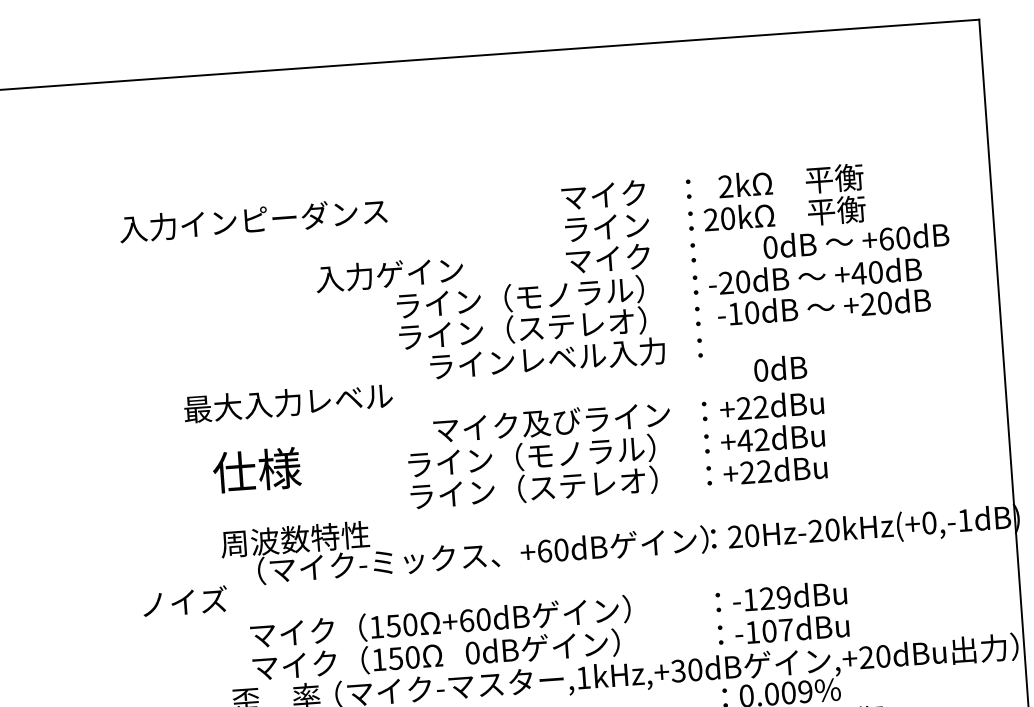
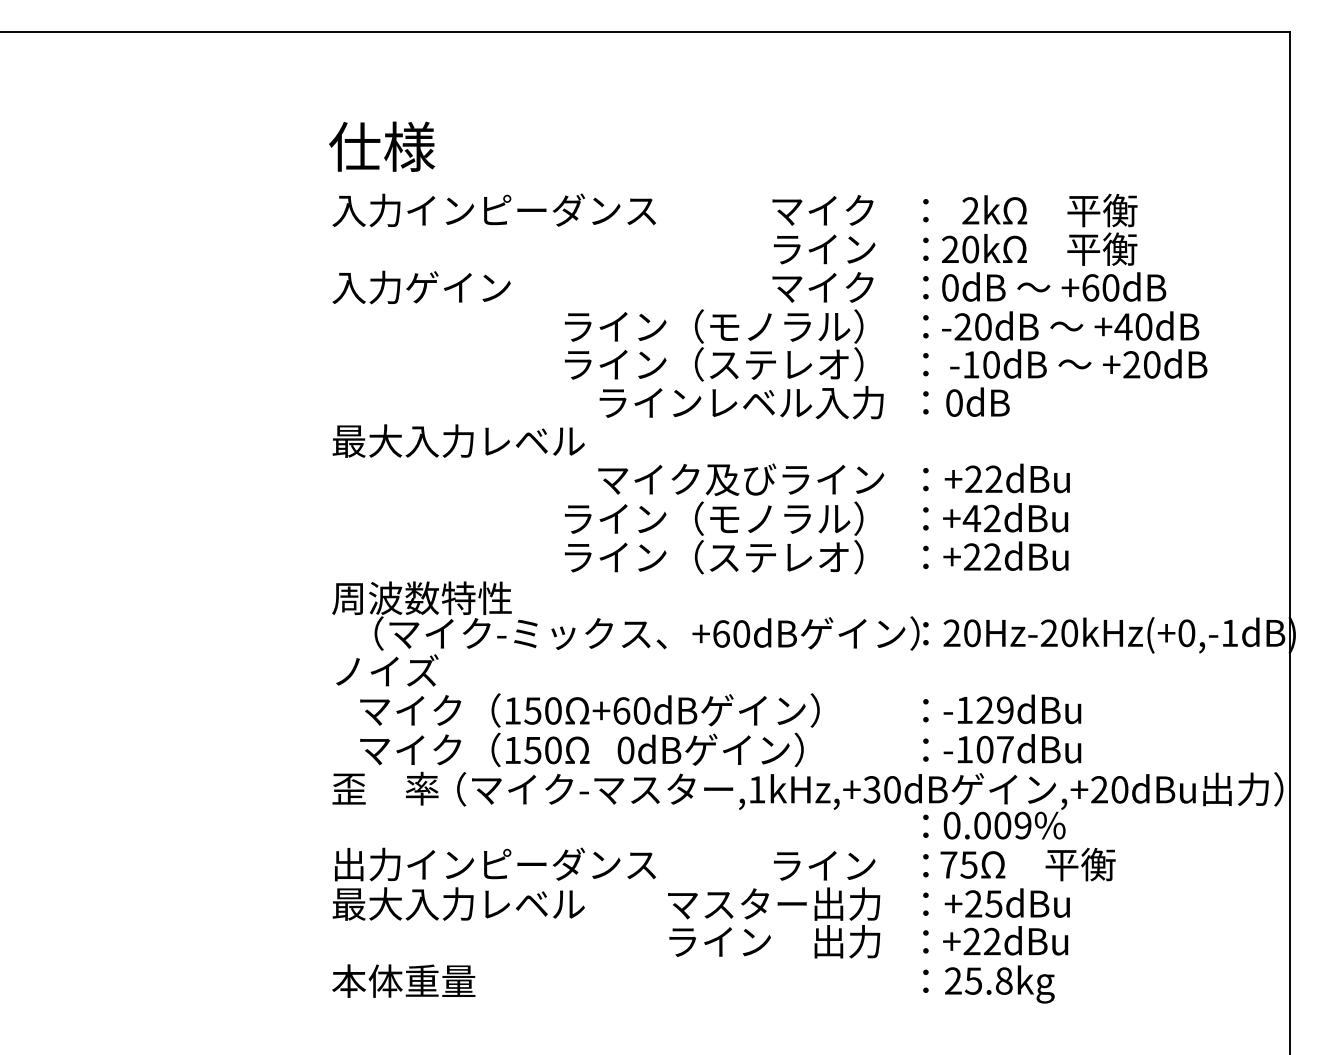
text: (252, 220) -> (493, 210), moved
text: (856, 240) -> (1054, 286), moved
text: (389, 274) -> (421, 287), moved
text: (780, 367) -> (977, 401), moved
text: (288, 402) -> (458, 440), moved
text: (257, 470) -> (382, 146), moved
text: (185, 601) -> (387, 670), moved

